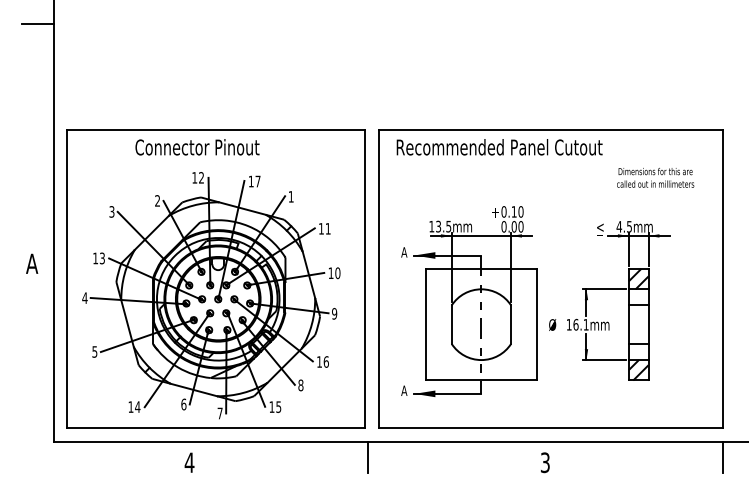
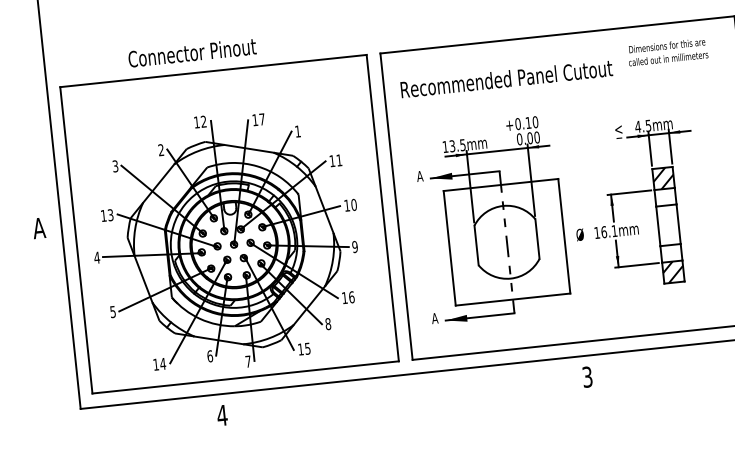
text: (197, 147) -> (192, 53), moved
text: (499, 147) -> (506, 79), moved
text: (655, 177) -> (667, 51), moved
line: (367, 457) -> (404, 390), removed

